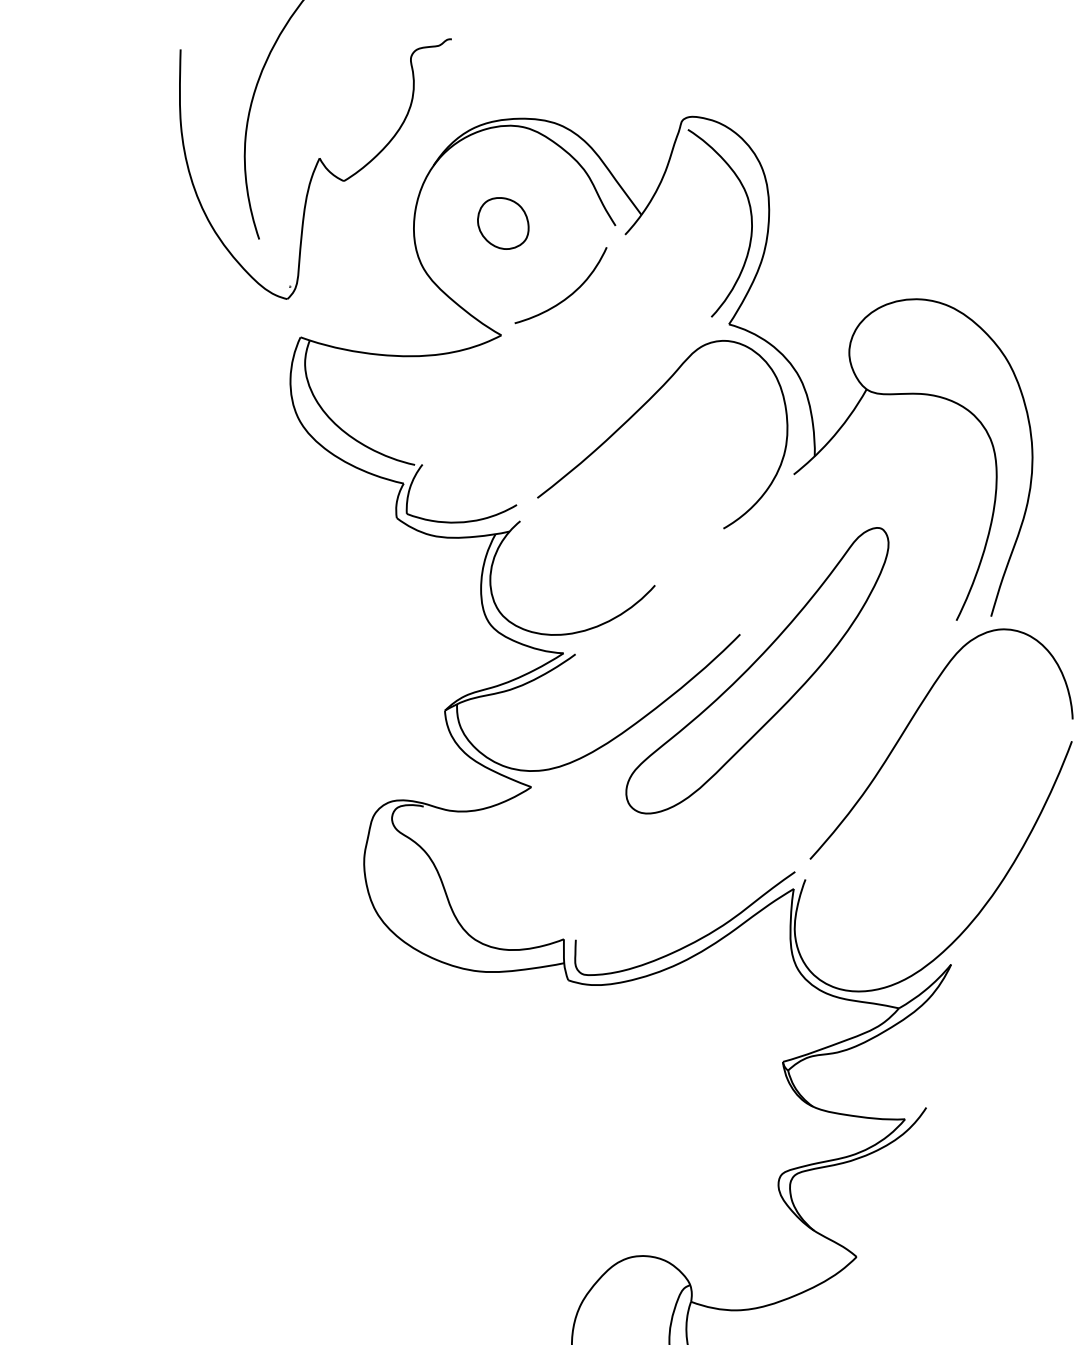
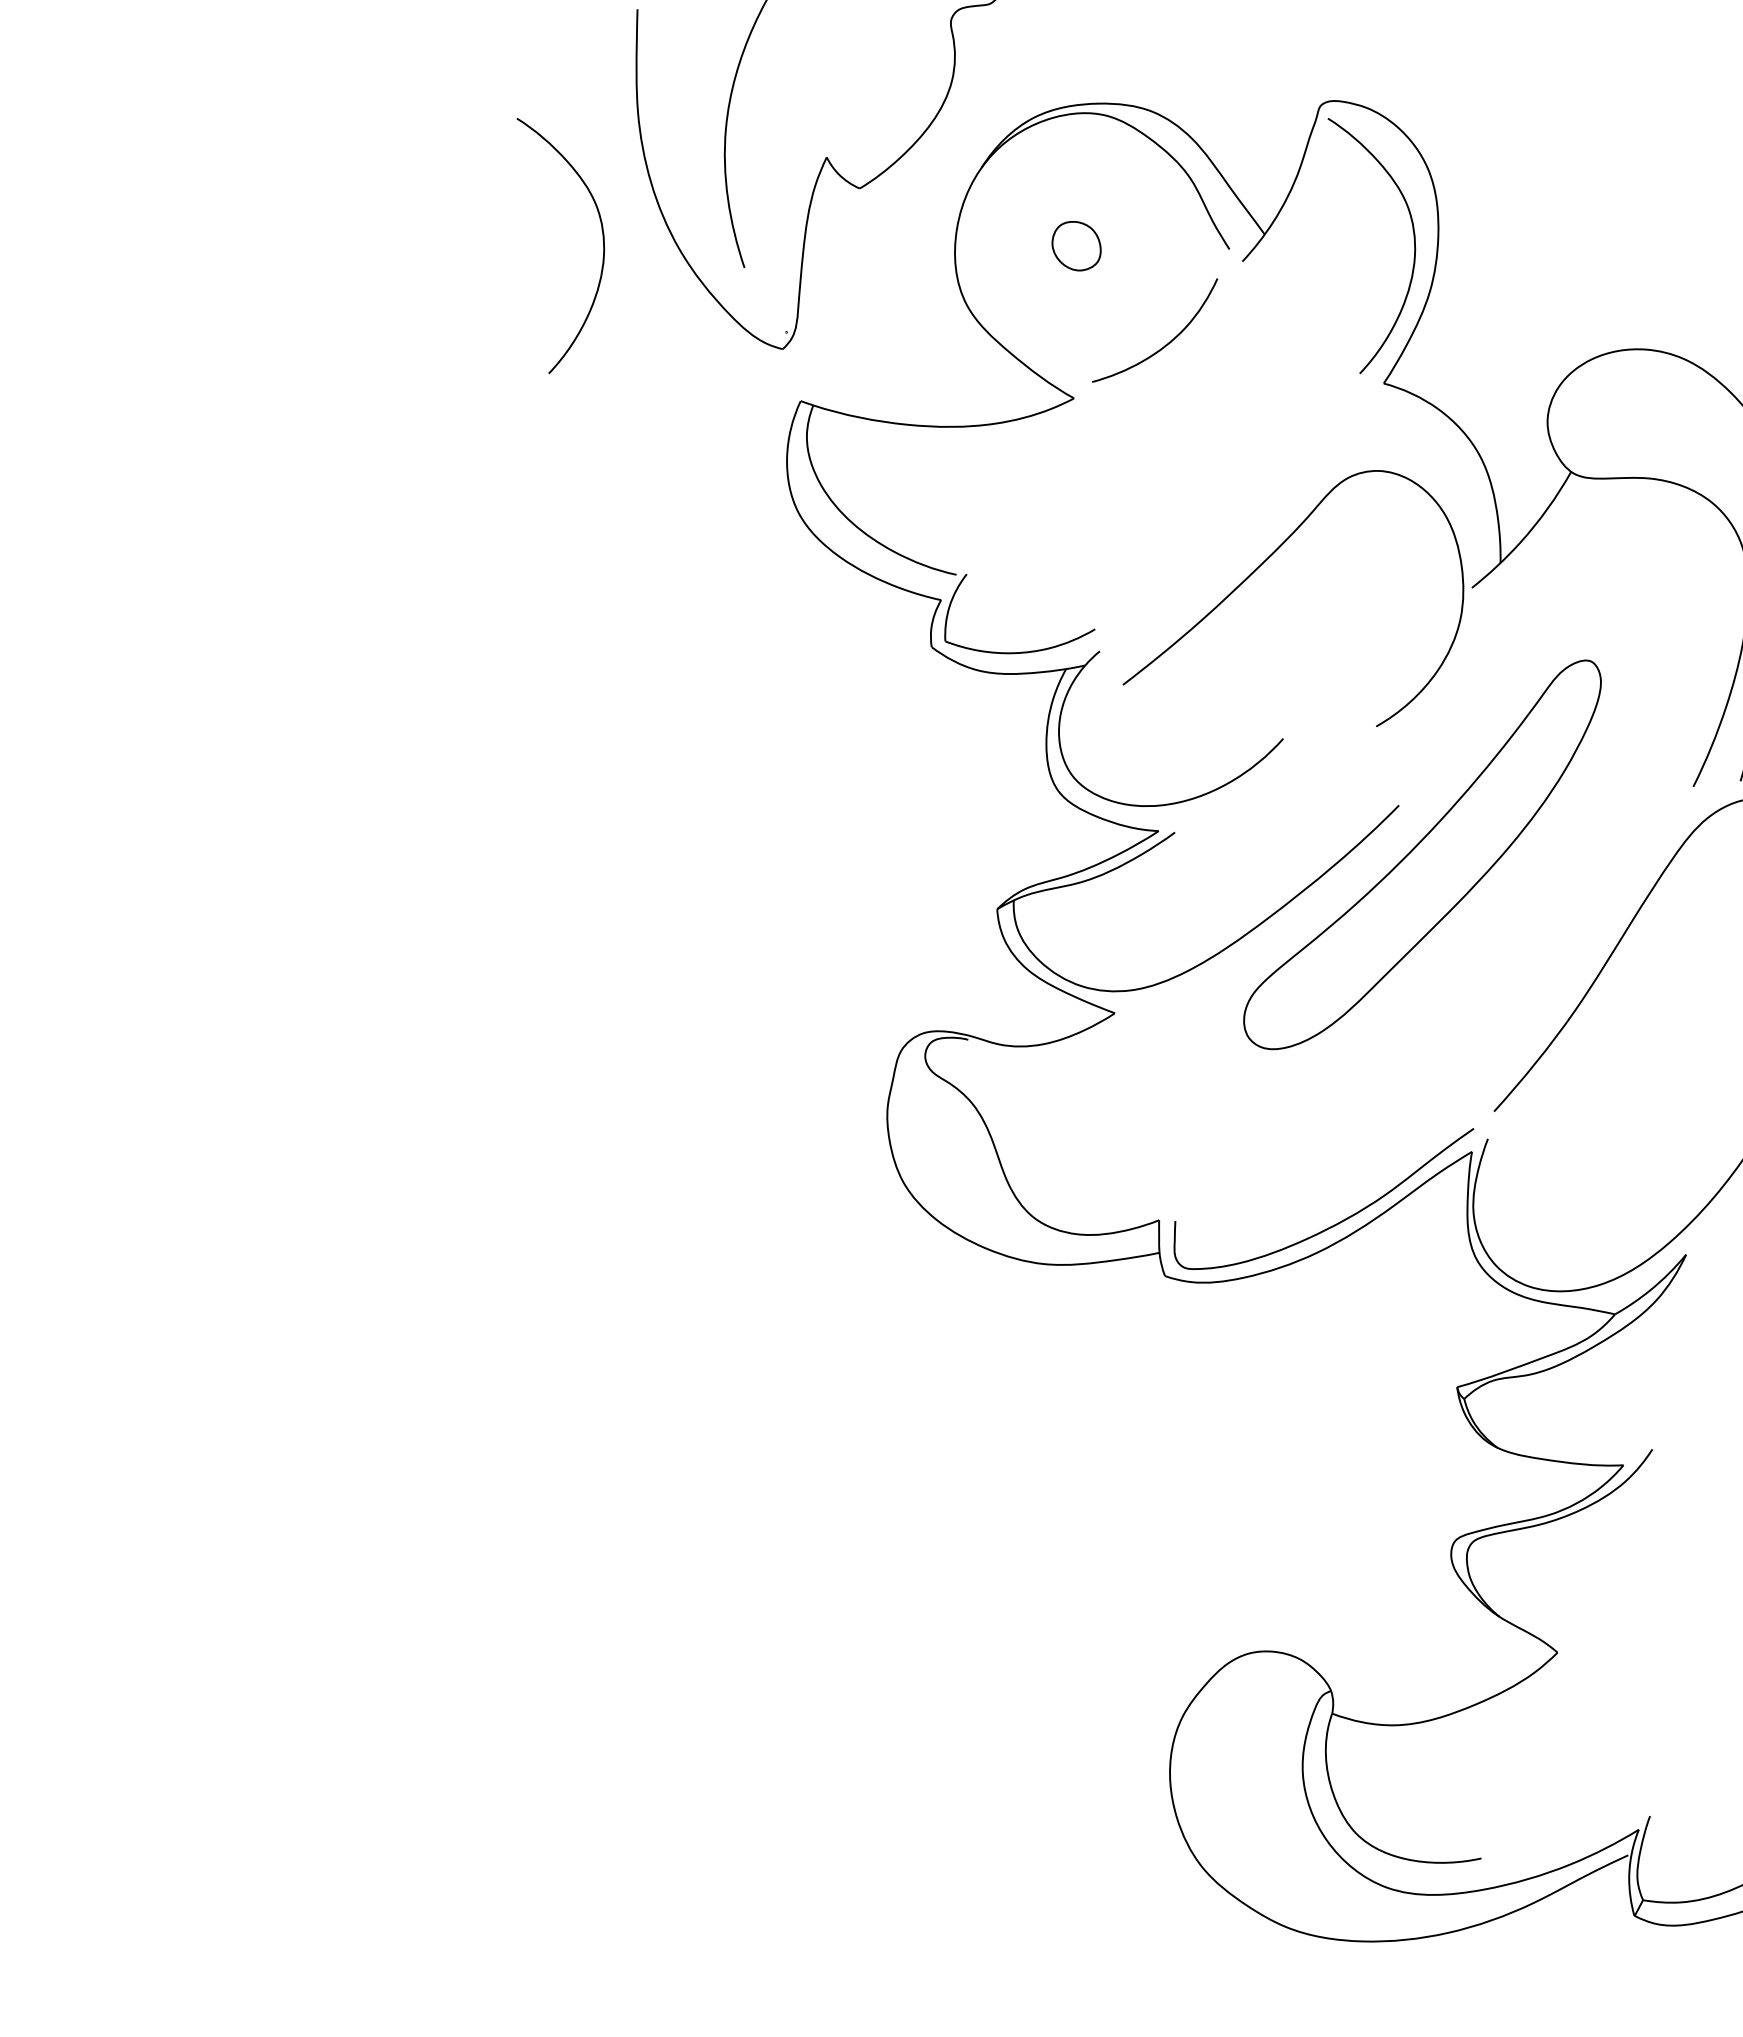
curve: (154, 218) -> (602, 239), added
part: (503, 222) -> (1076, 245), size x0.7
curve: (639, 410) -> (1261, 565), moved

